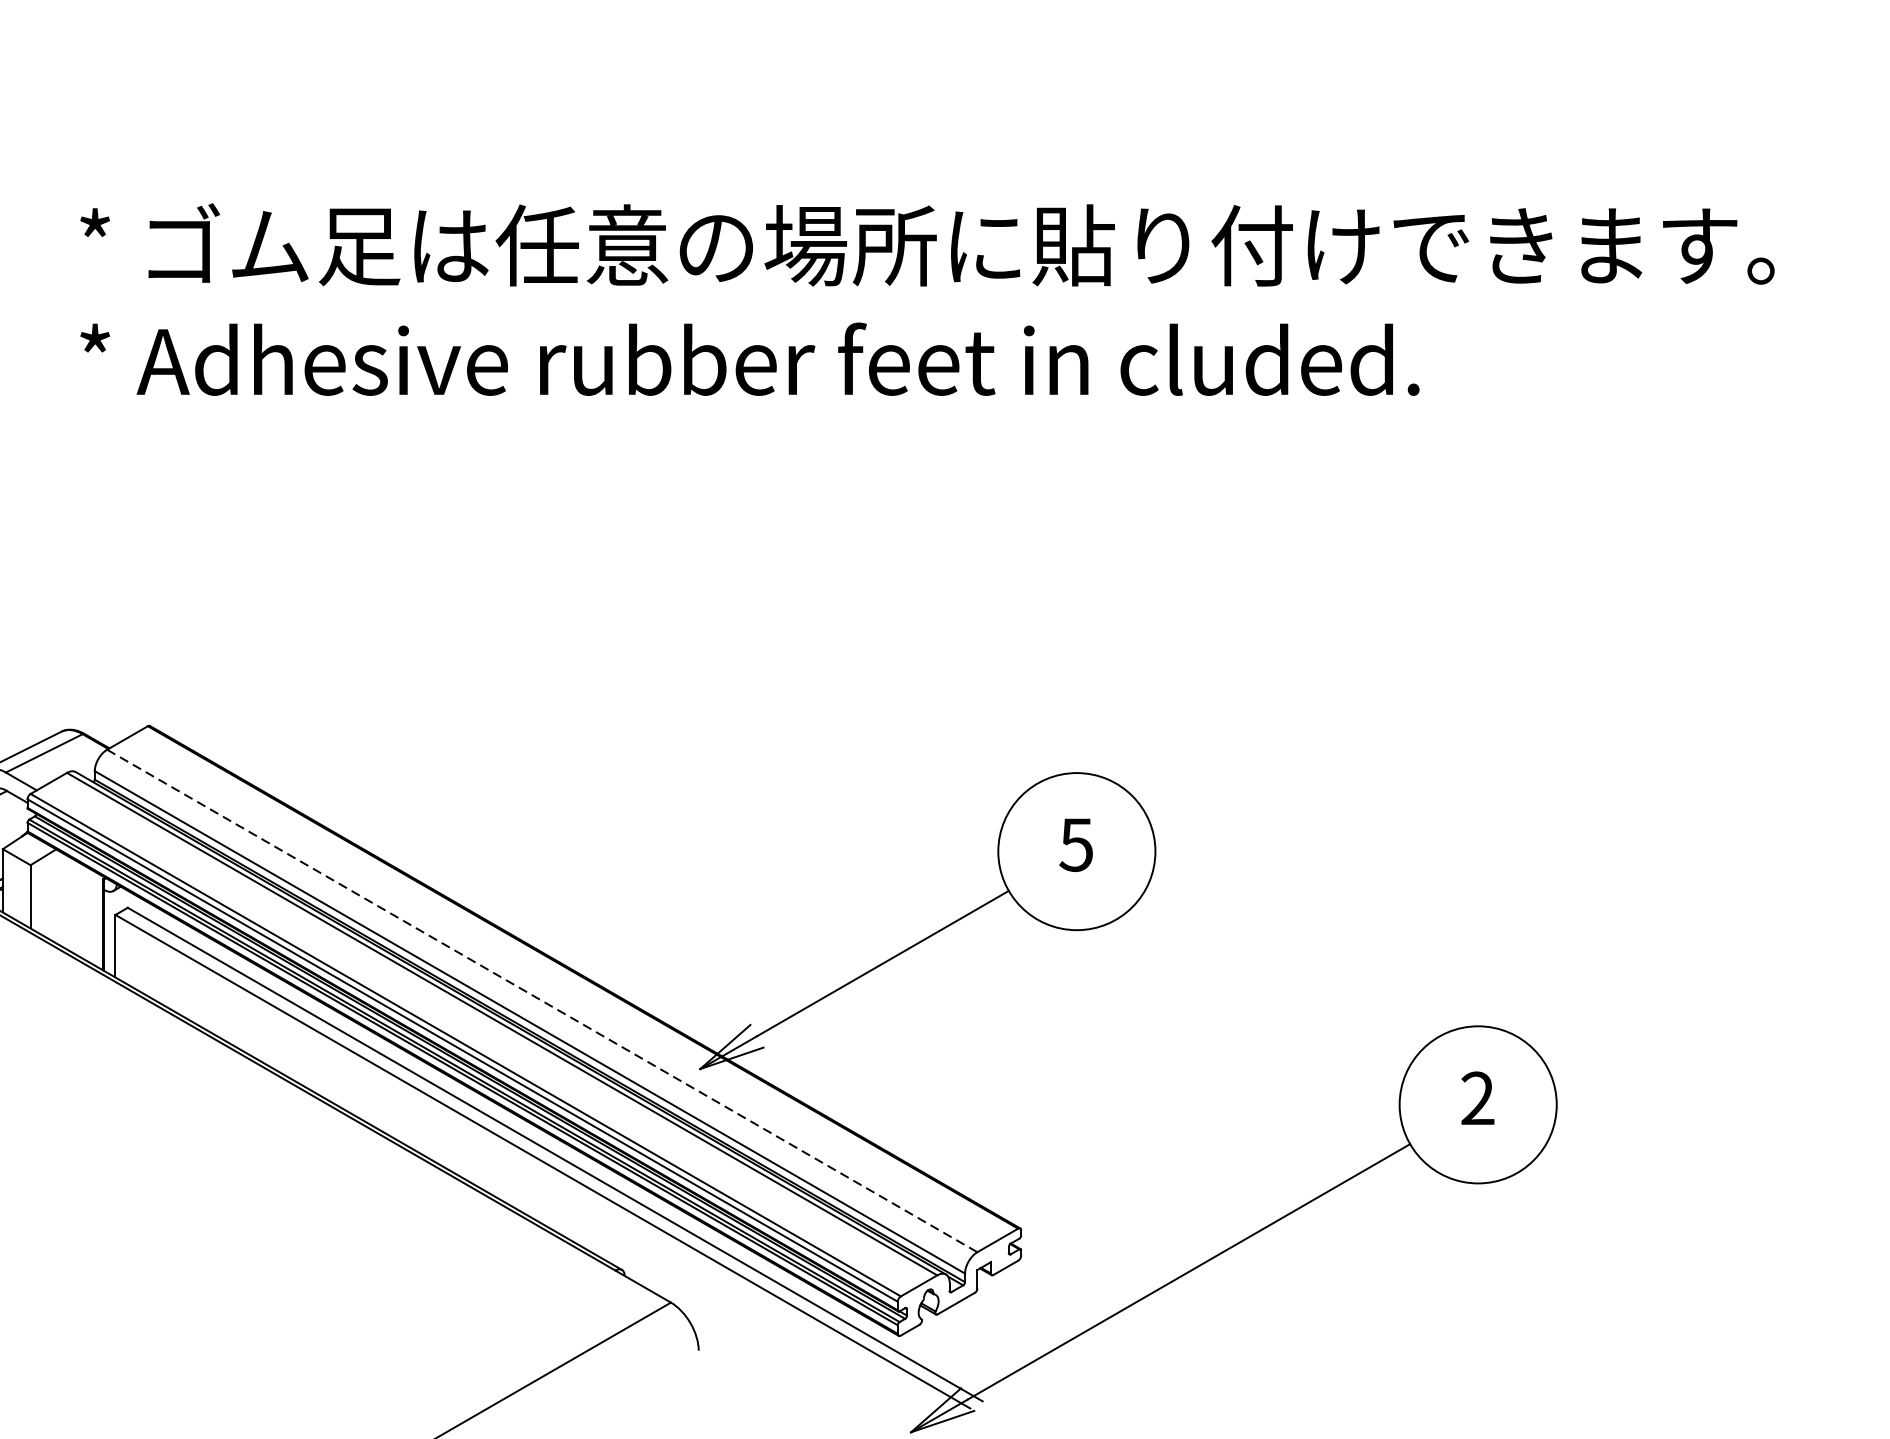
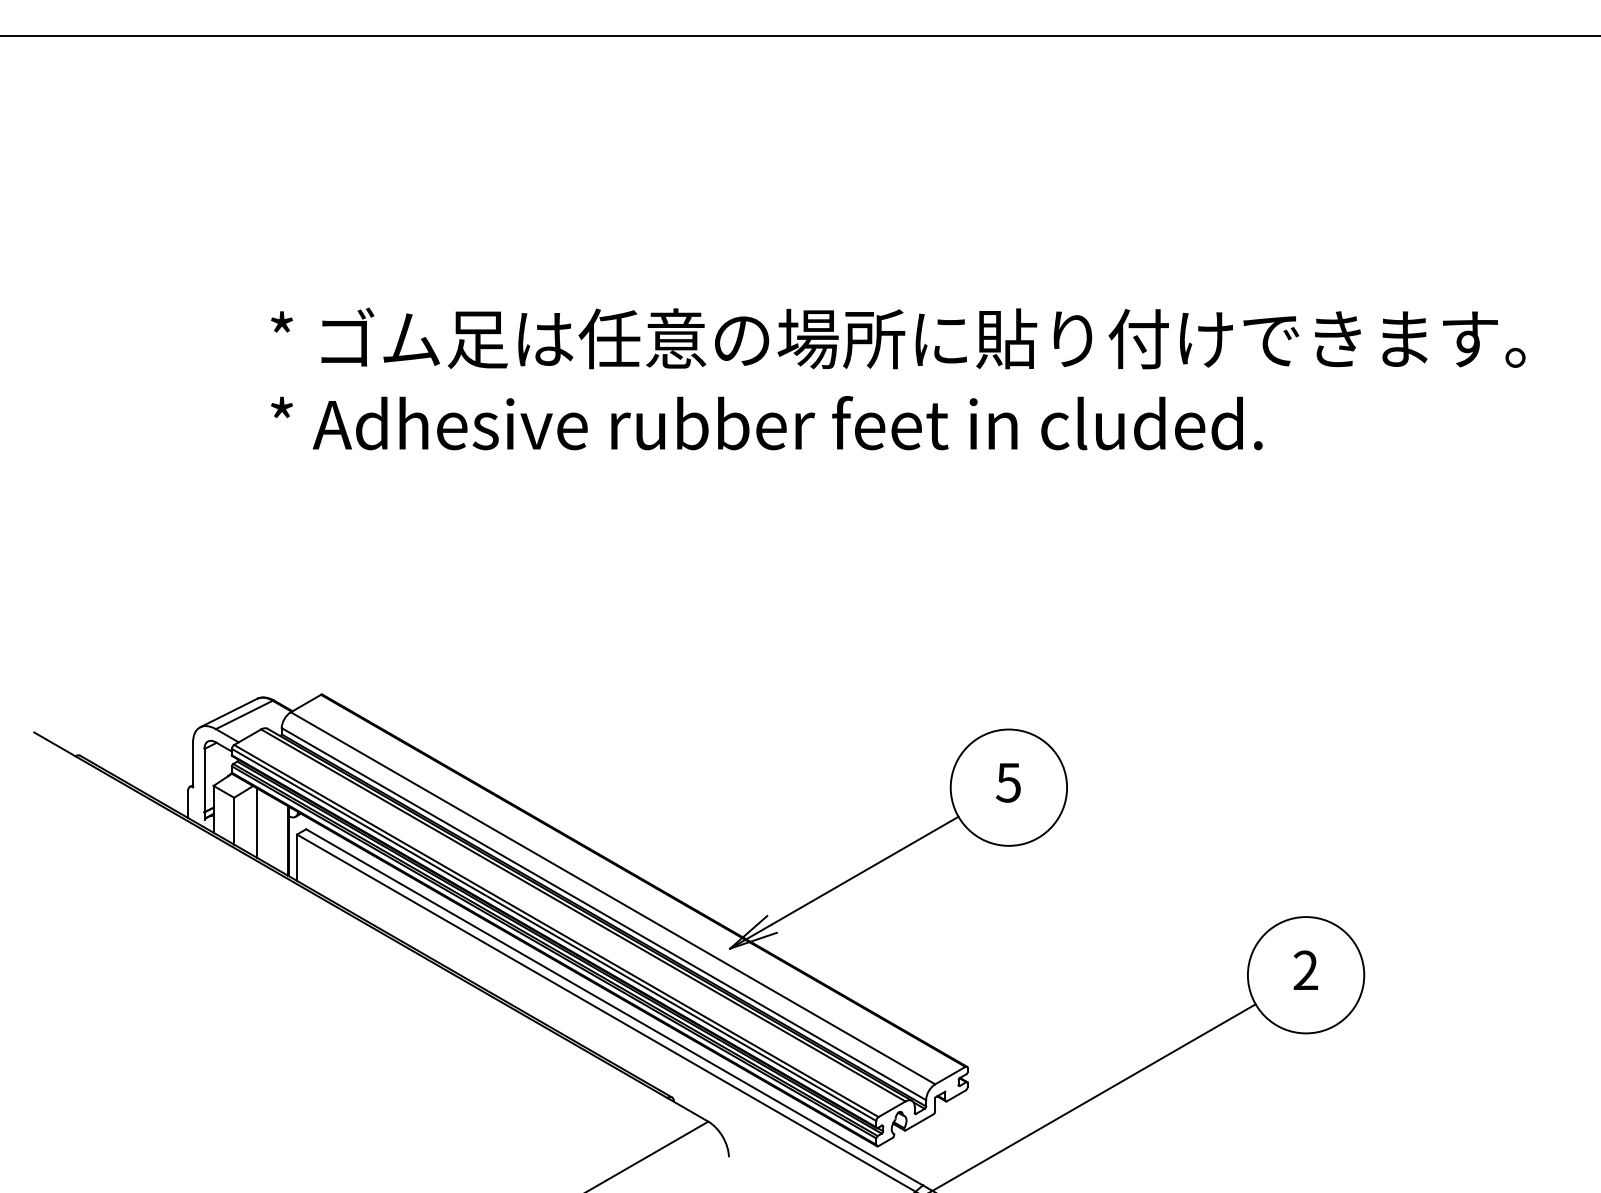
line: (62, 898) -> (257, 822), added
line: (542, 1001) -> (613, 898), dashed -> solid

